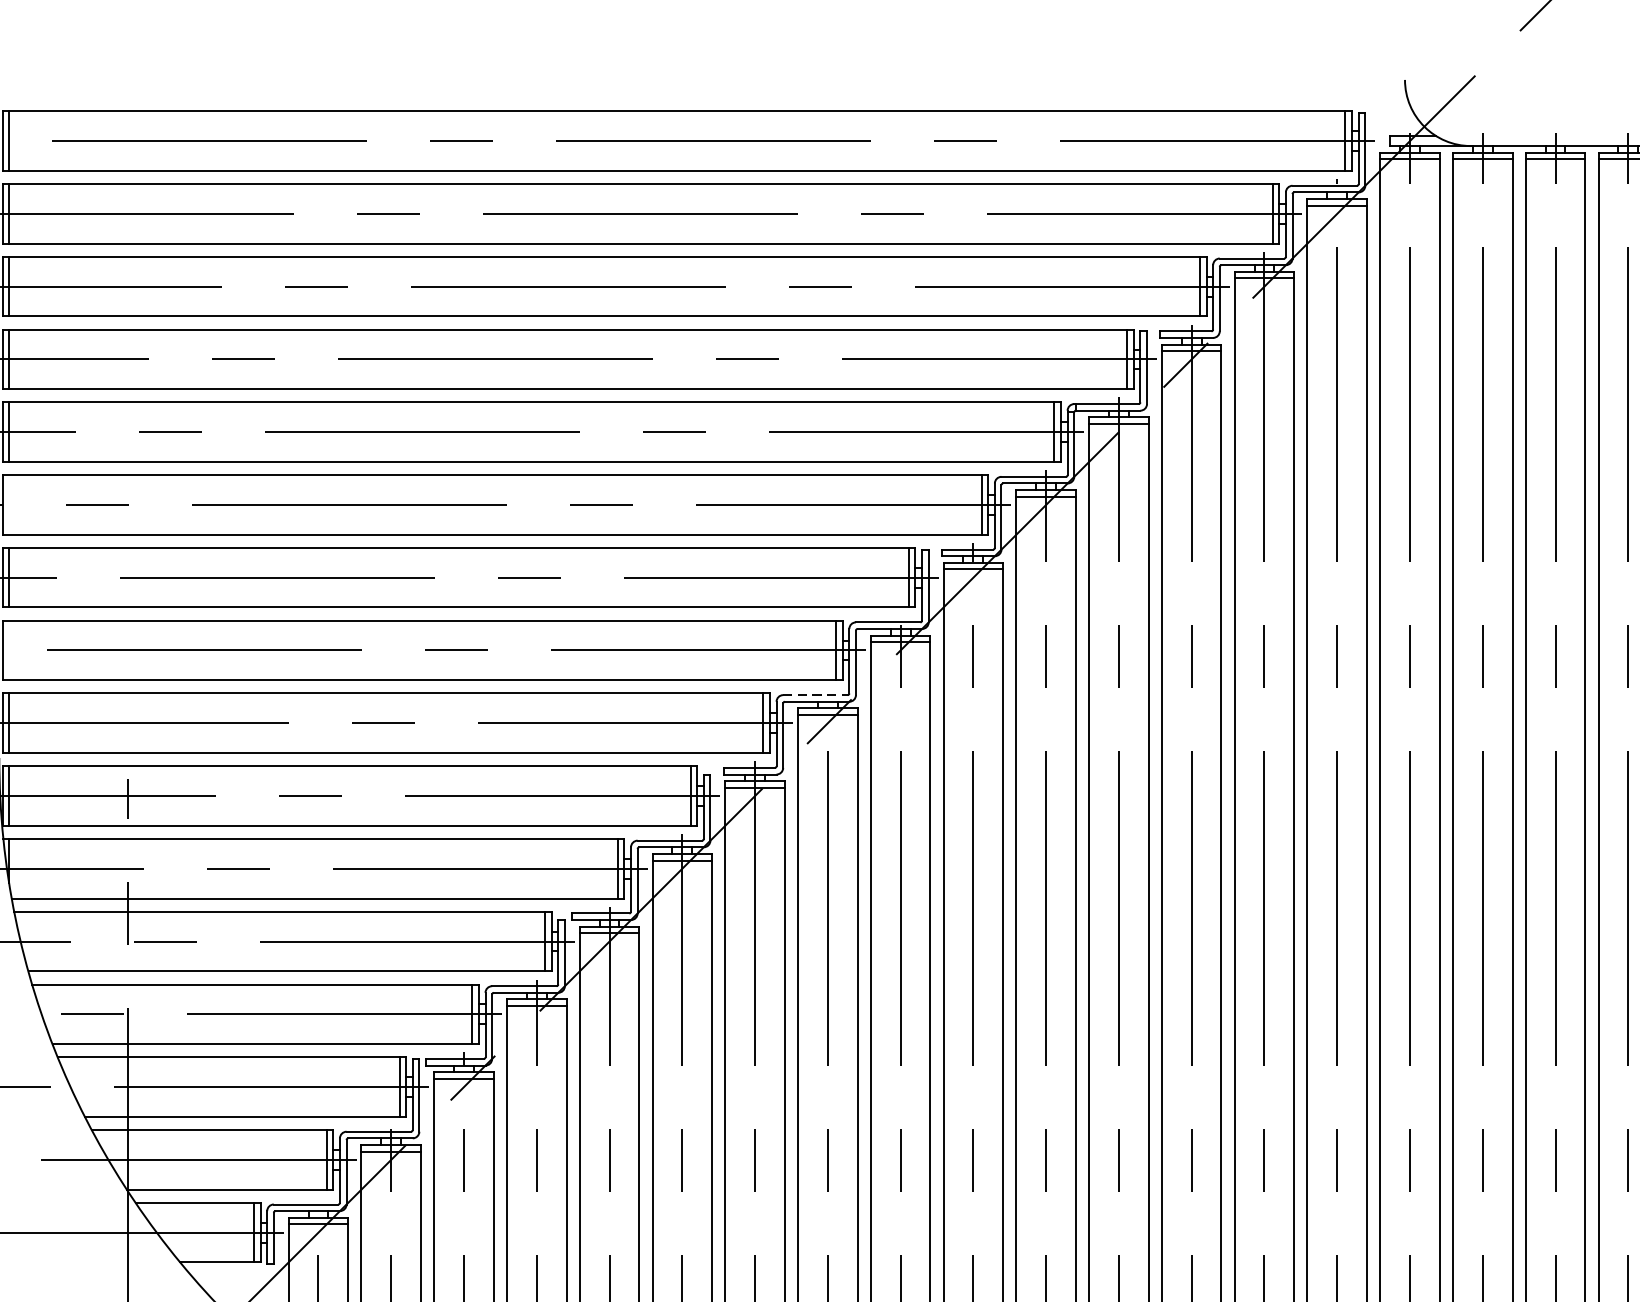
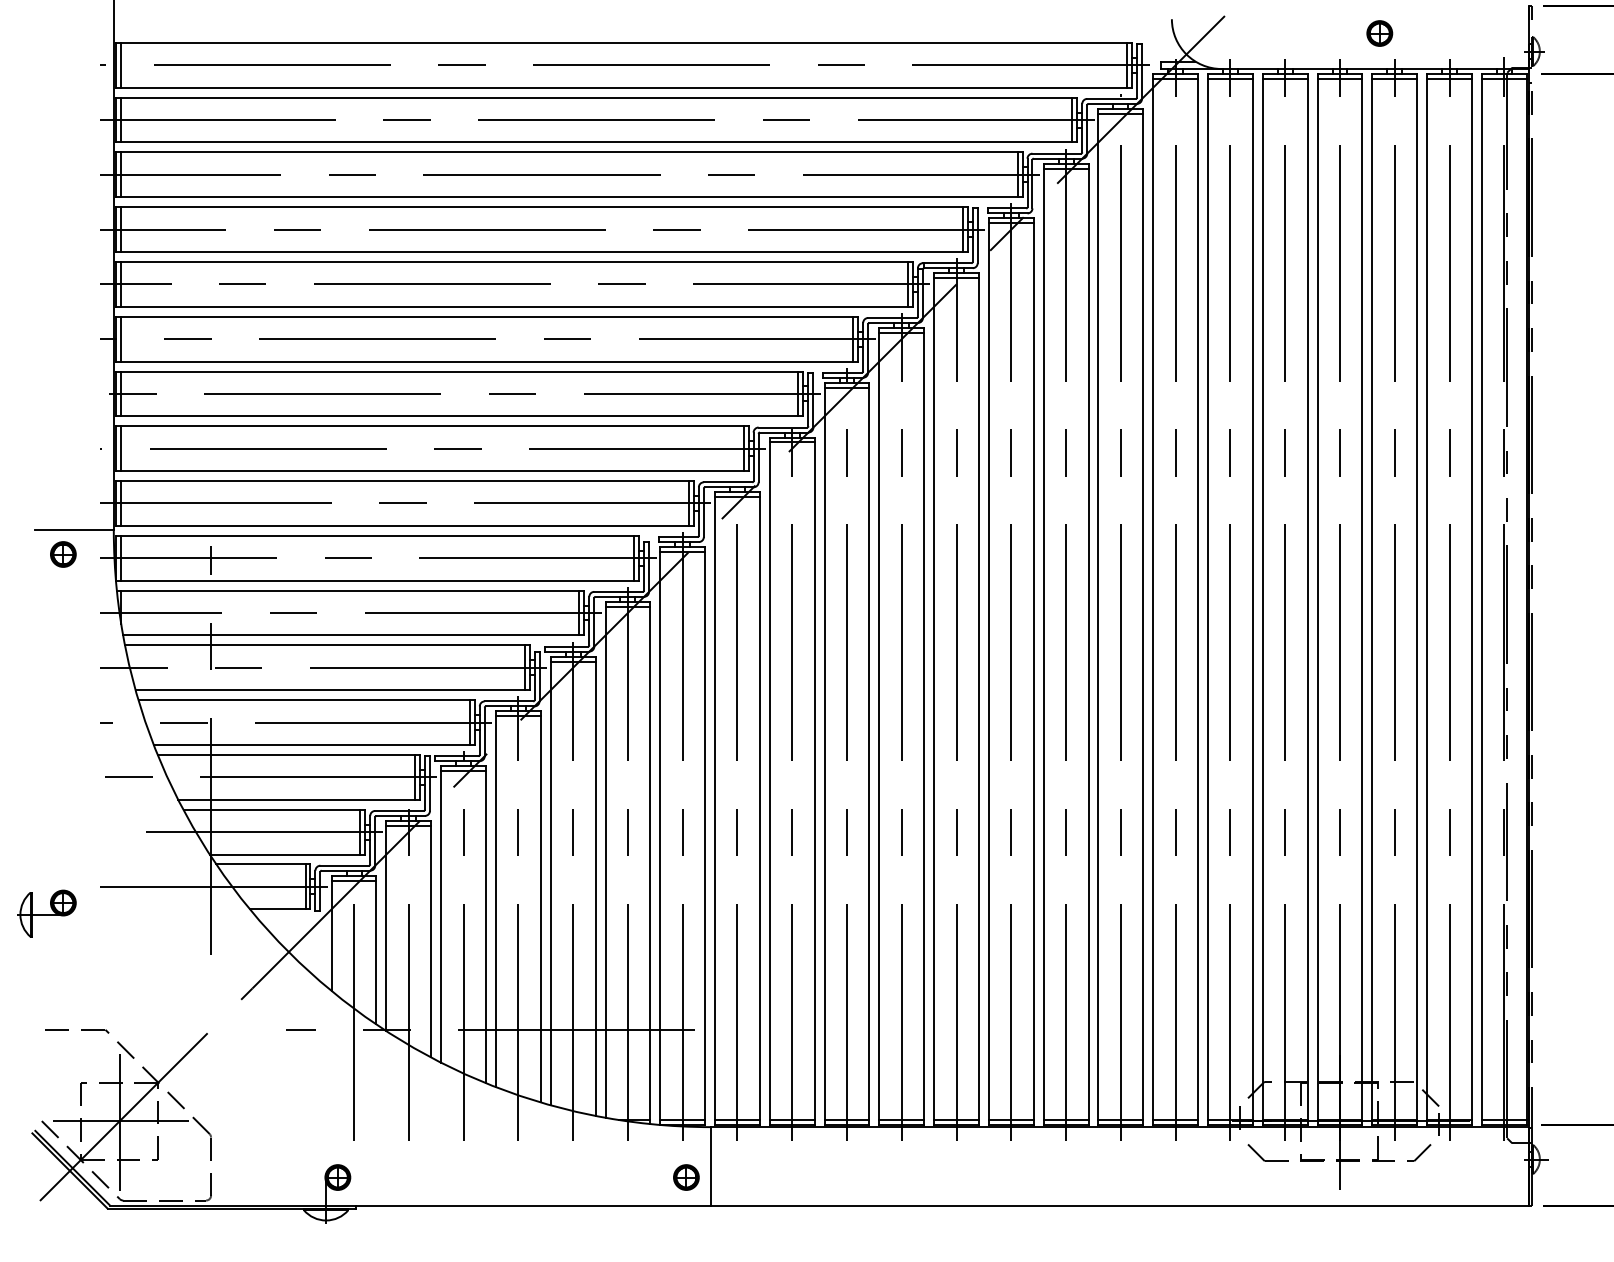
line: (9, 504) -> (121, 338), added
line: (9, 650) -> (121, 448), added
line: (815, 695) -> (728, 482), dashed -> solid

